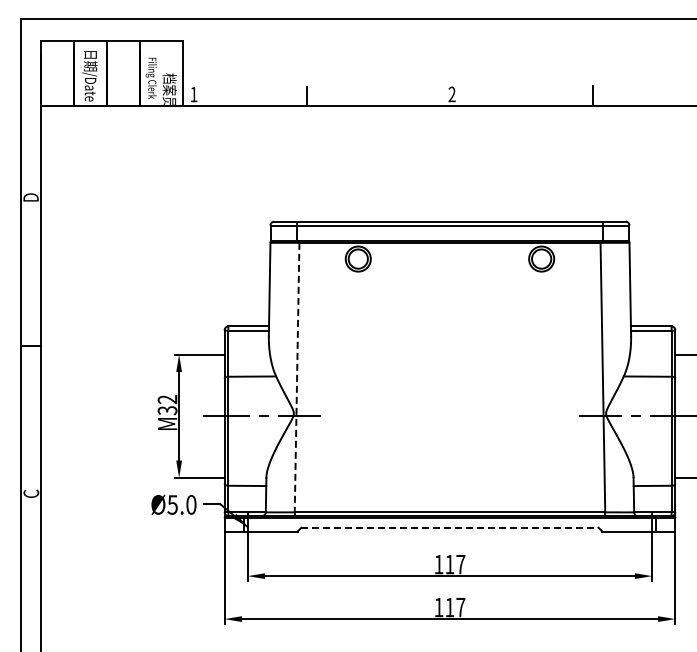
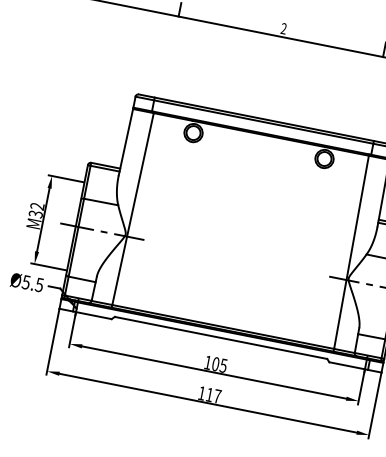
line: (297, 377) -> (133, 209), dashed -> solid
text: (191, 504) -> (39, 284), Ø5.0 -> Ø5.5
line: (450, 527) -> (221, 337), dashed -> solid
text: (455, 564) -> (219, 364), 117 -> 105

